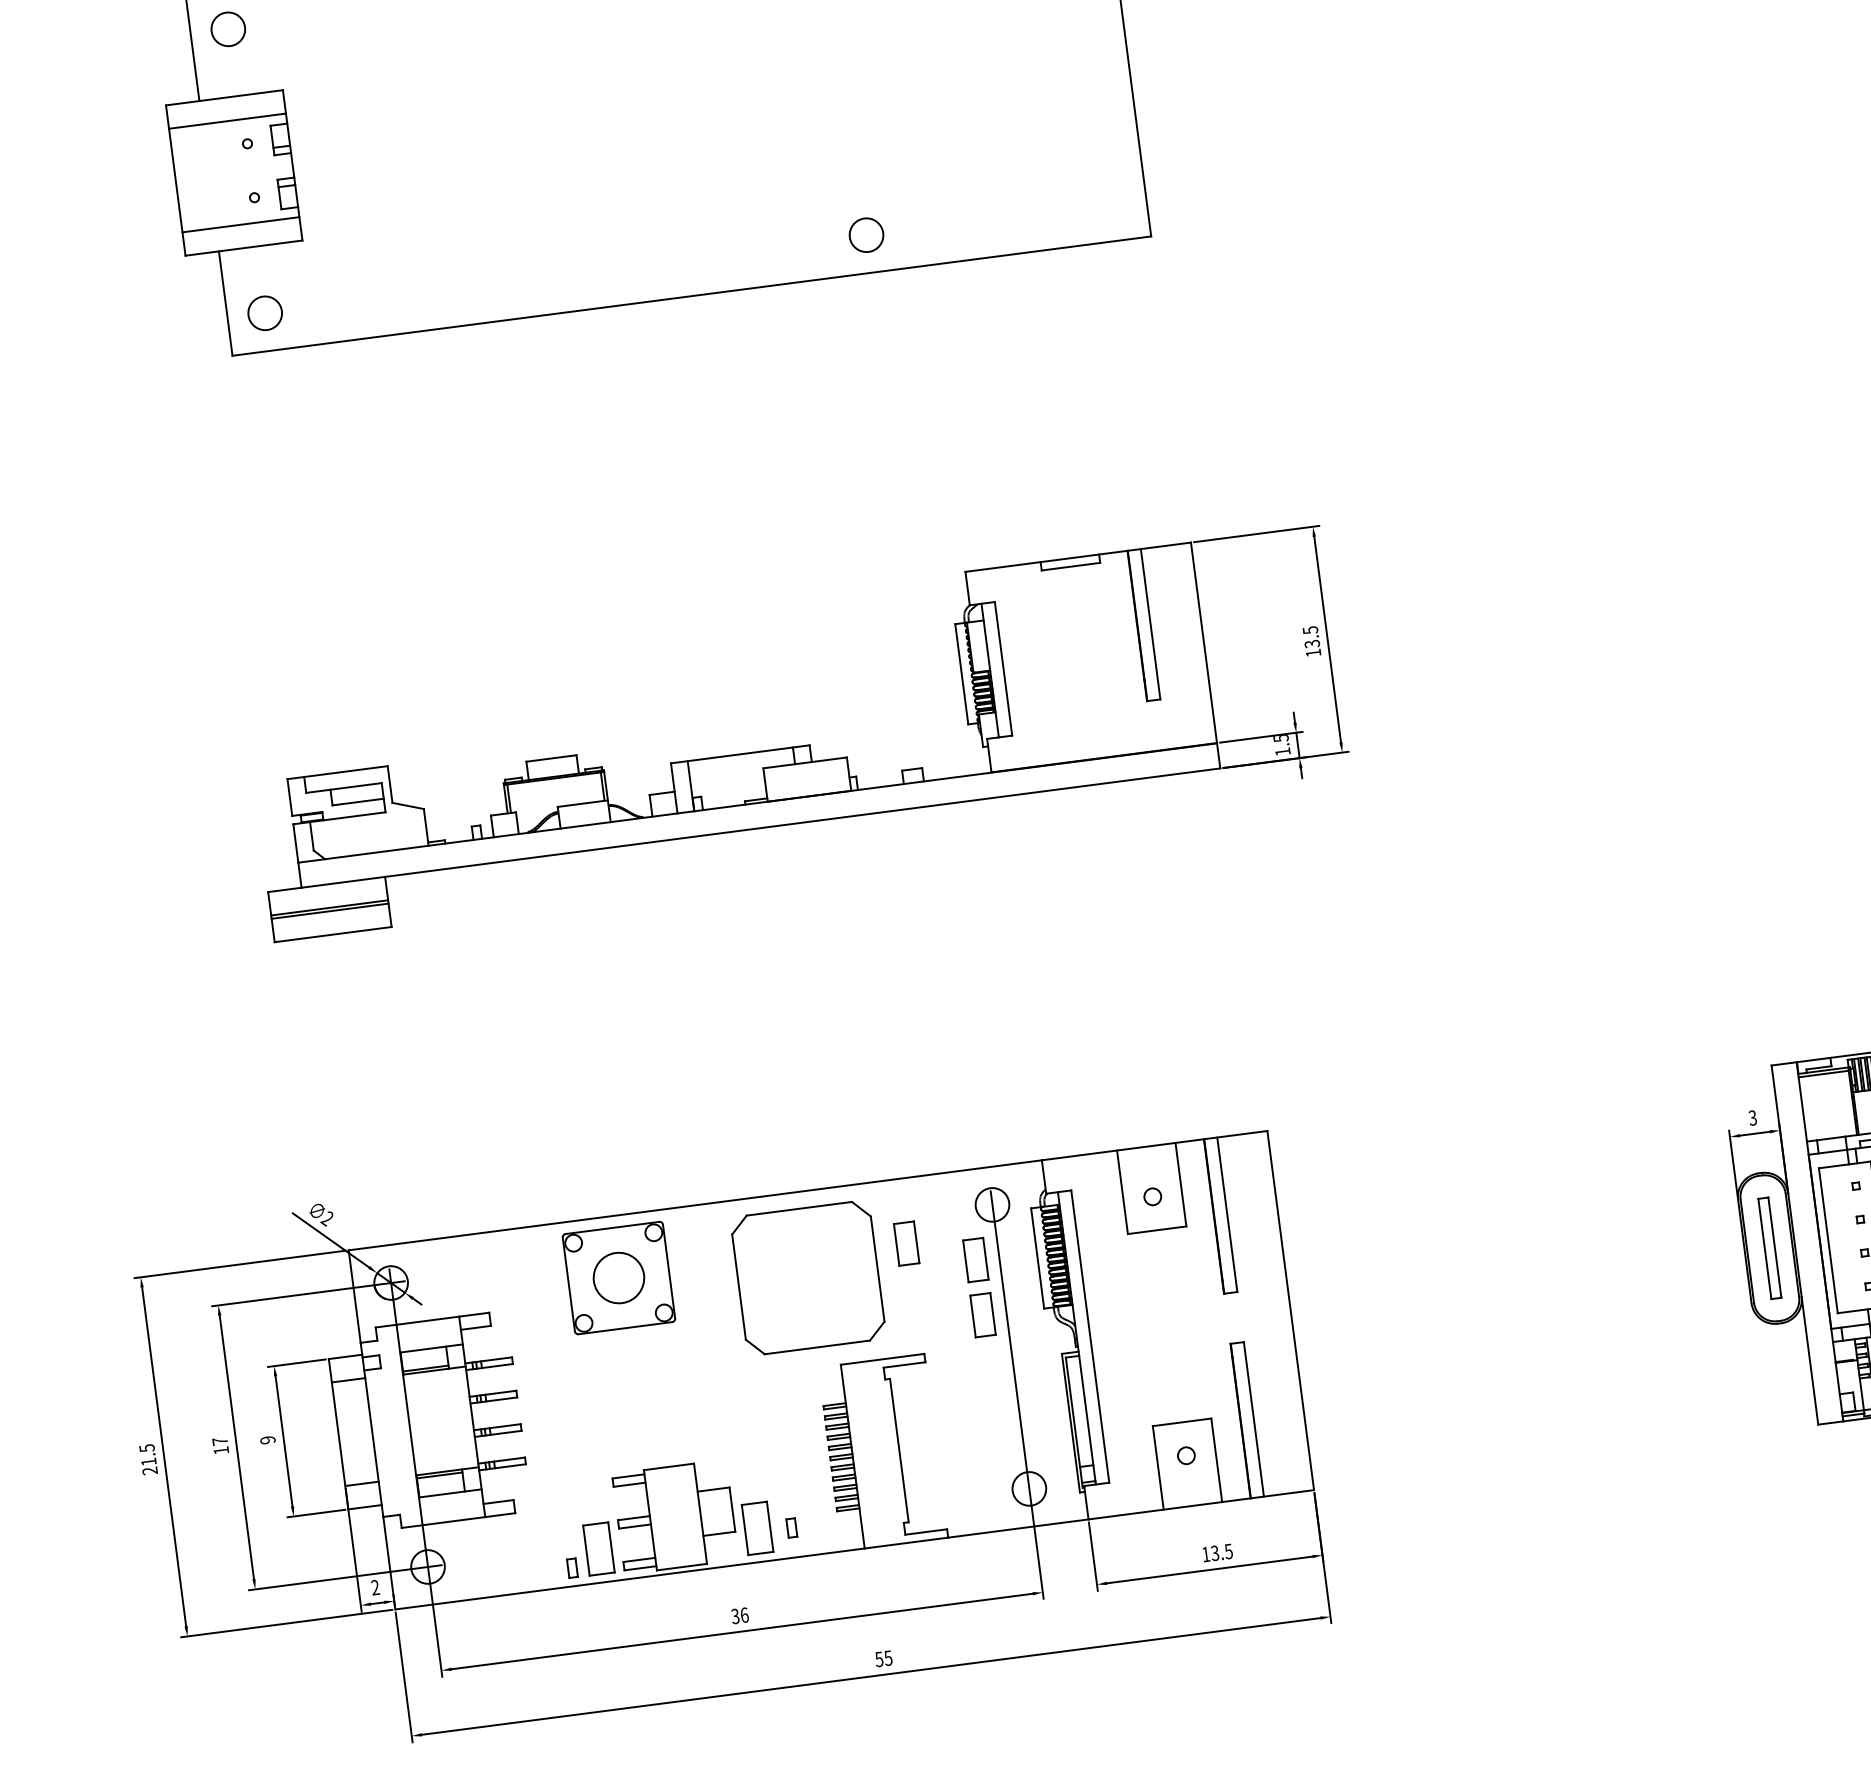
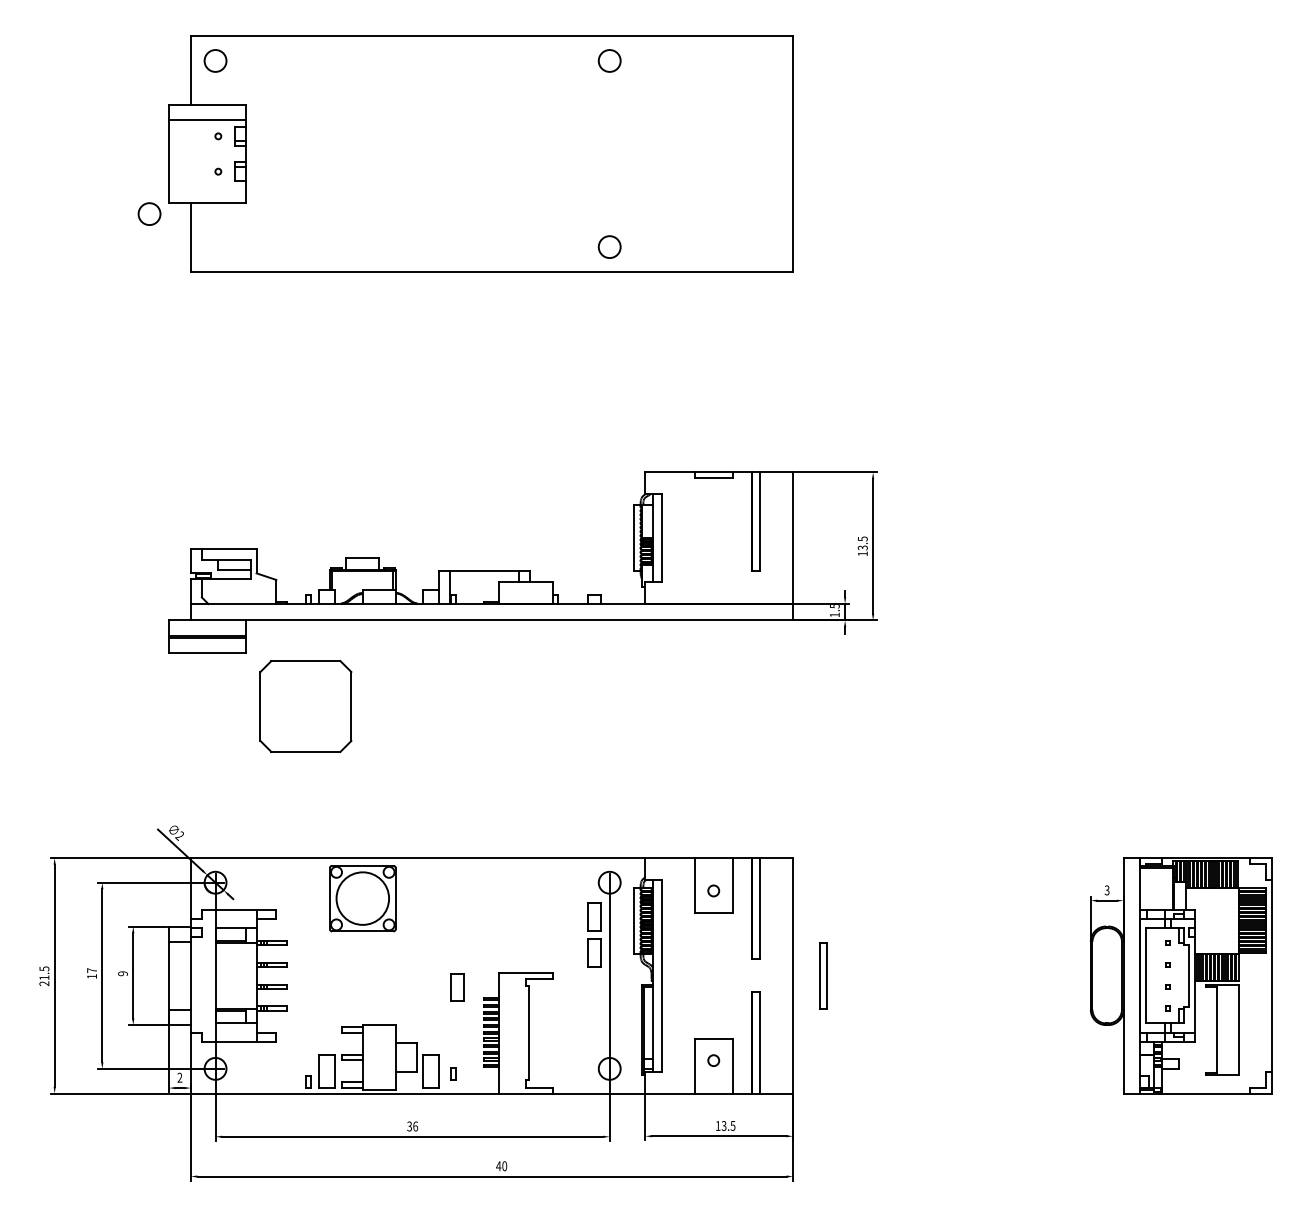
line: (241, 225) -> (207, 188), removed
circle: (264, 312) -> (149, 213), moved
part: (907, 1243) -> (457, 987), moved
part: (1770, 1247) -> (823, 975), moved
circle: (618, 1277) -> (362, 898), size x1.6
part: (807, 1278) -> (305, 706), moved
text: (883, 1659) -> (501, 1166), 55 -> 40

